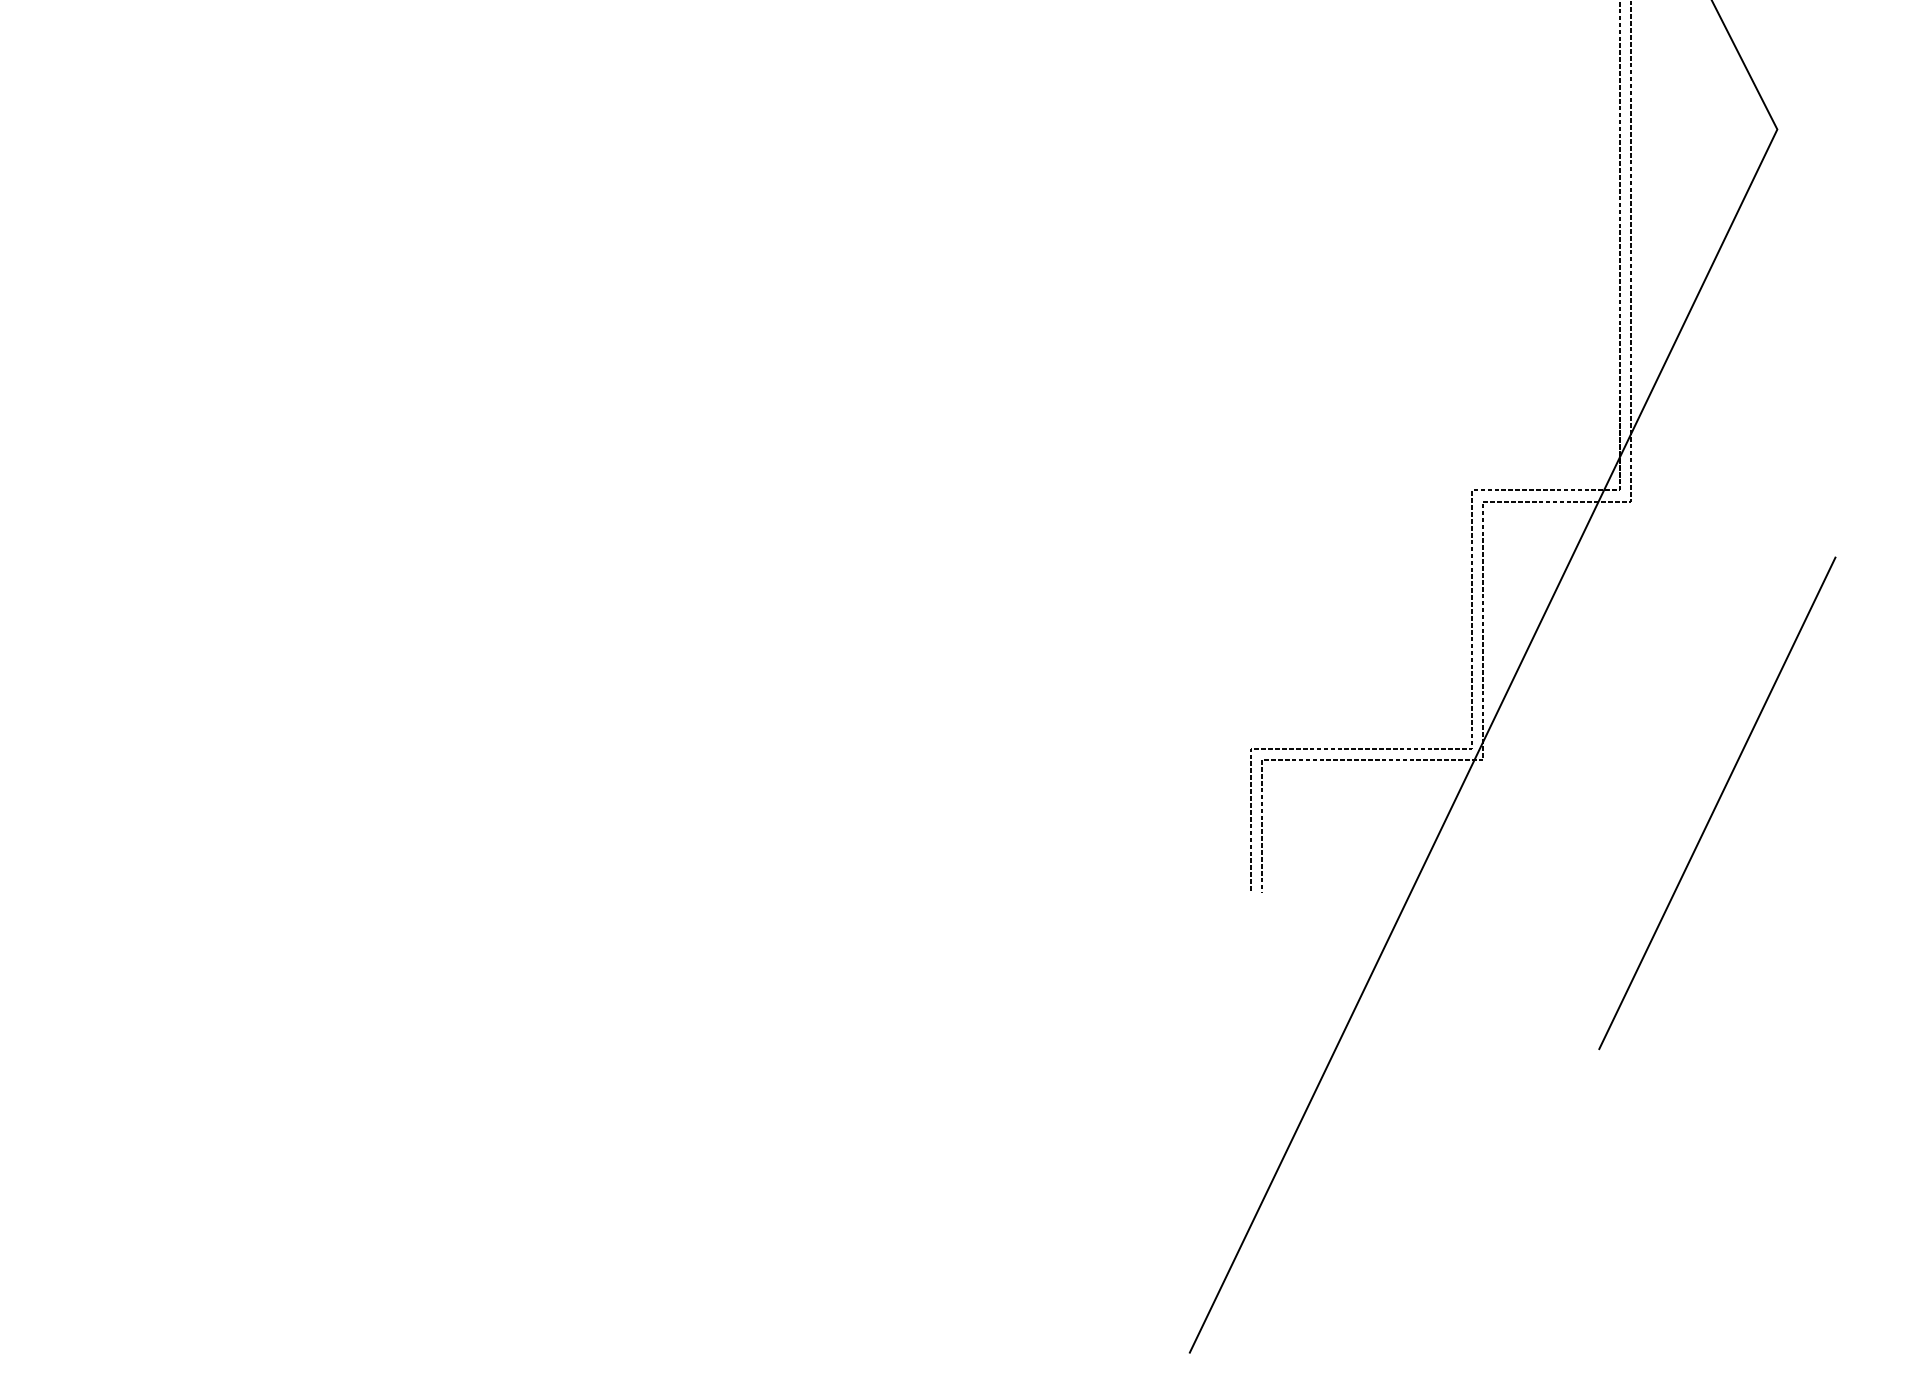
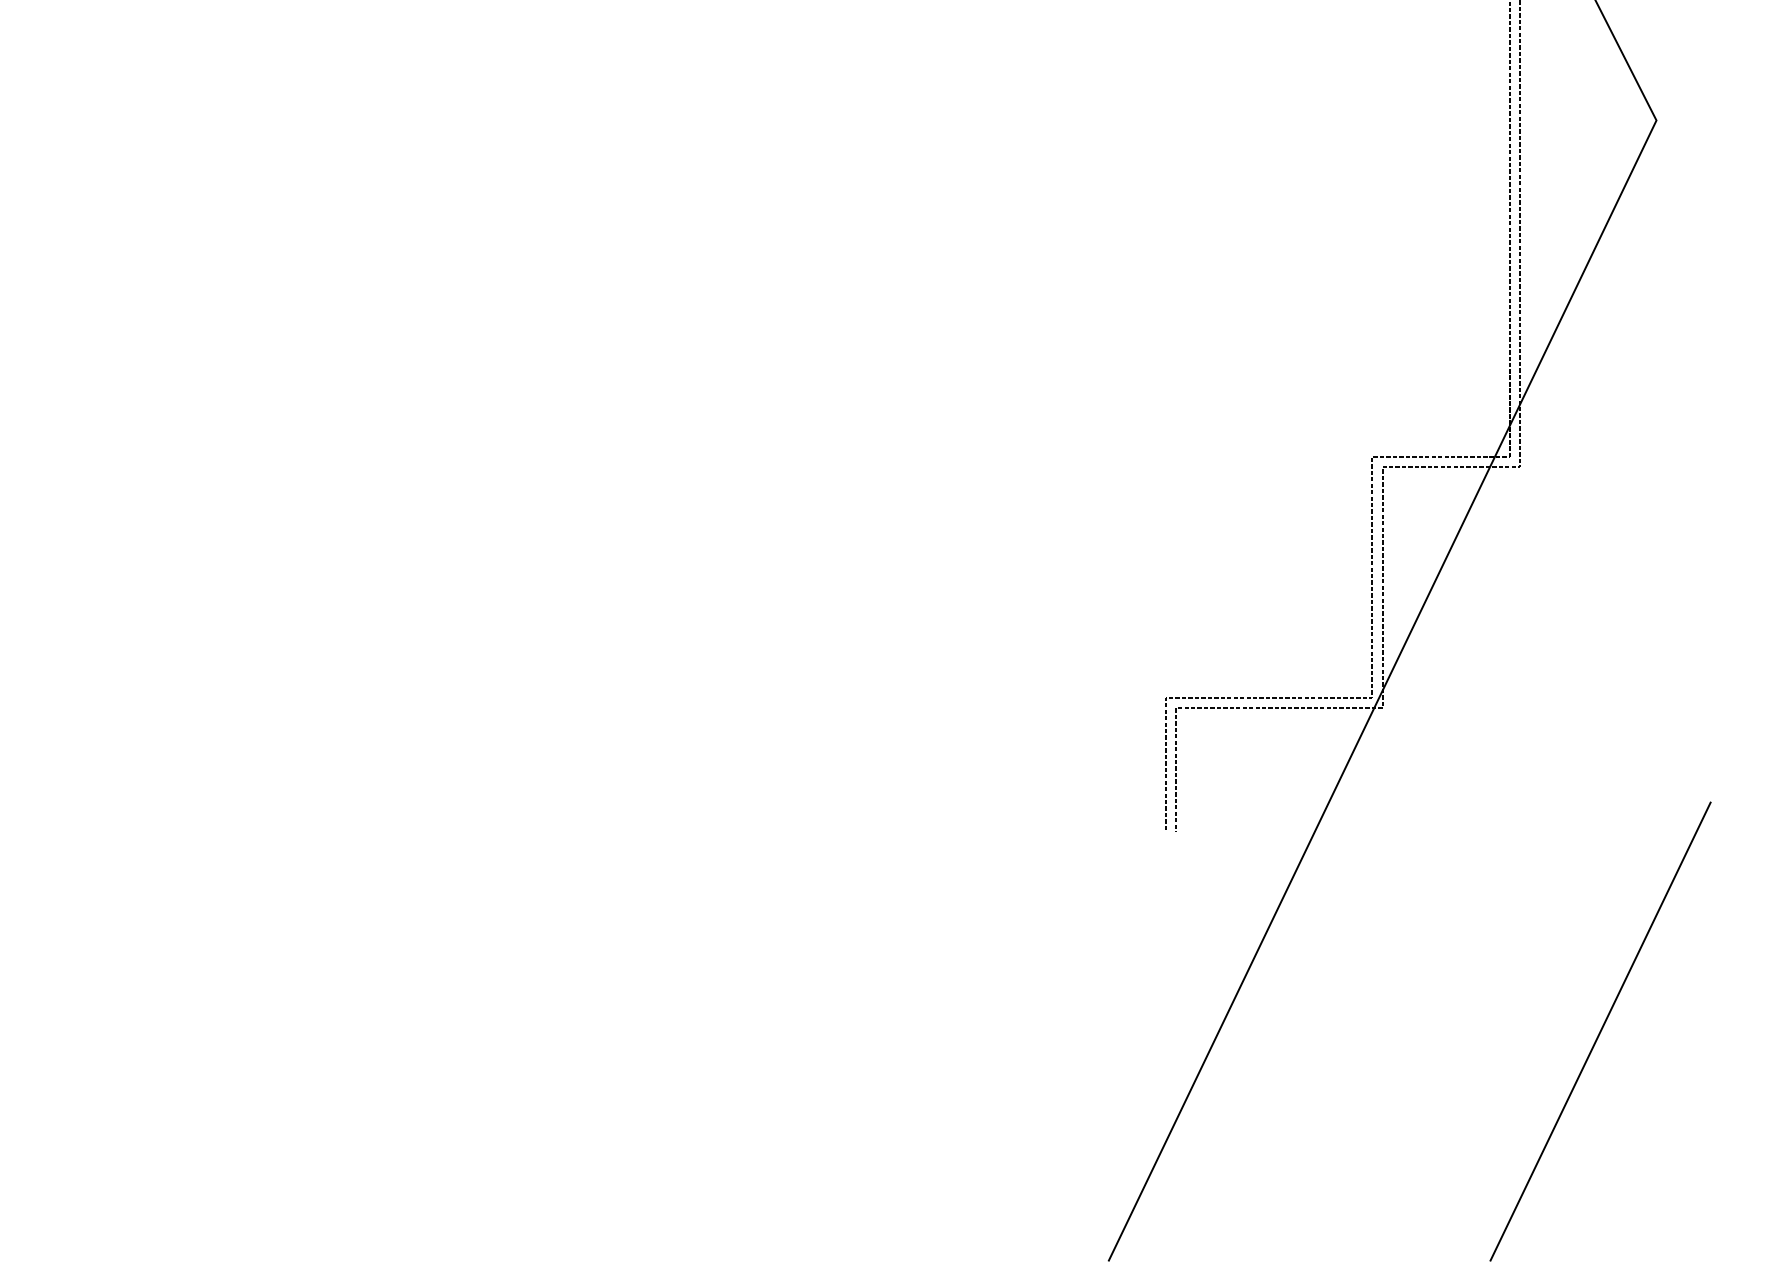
line: (1717, 803) -> (1600, 1031), moved

